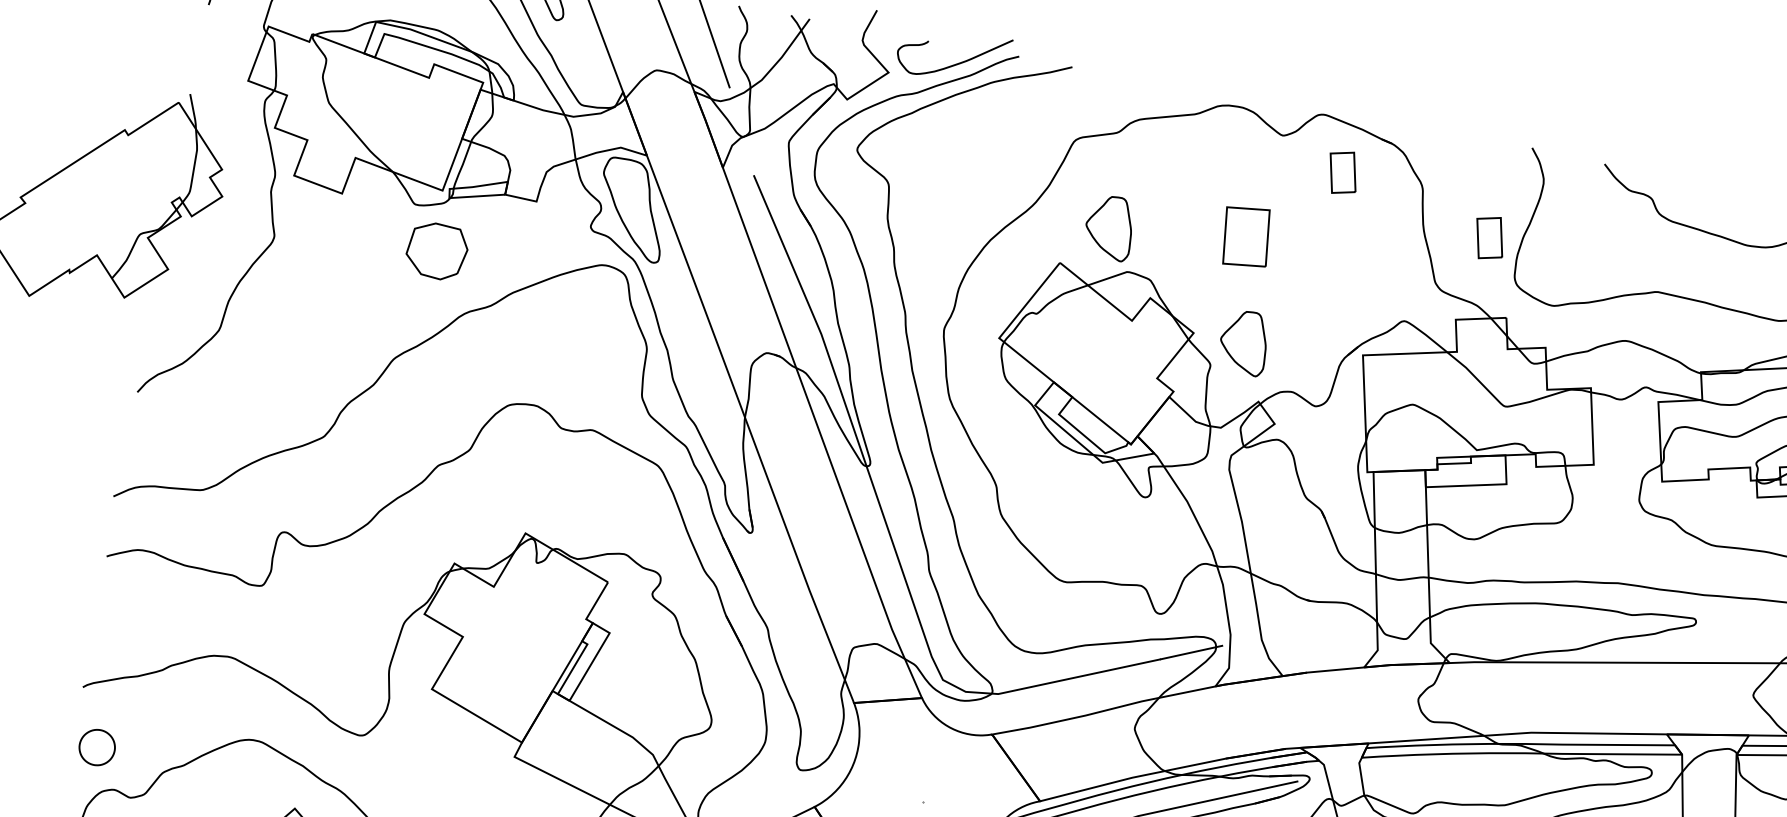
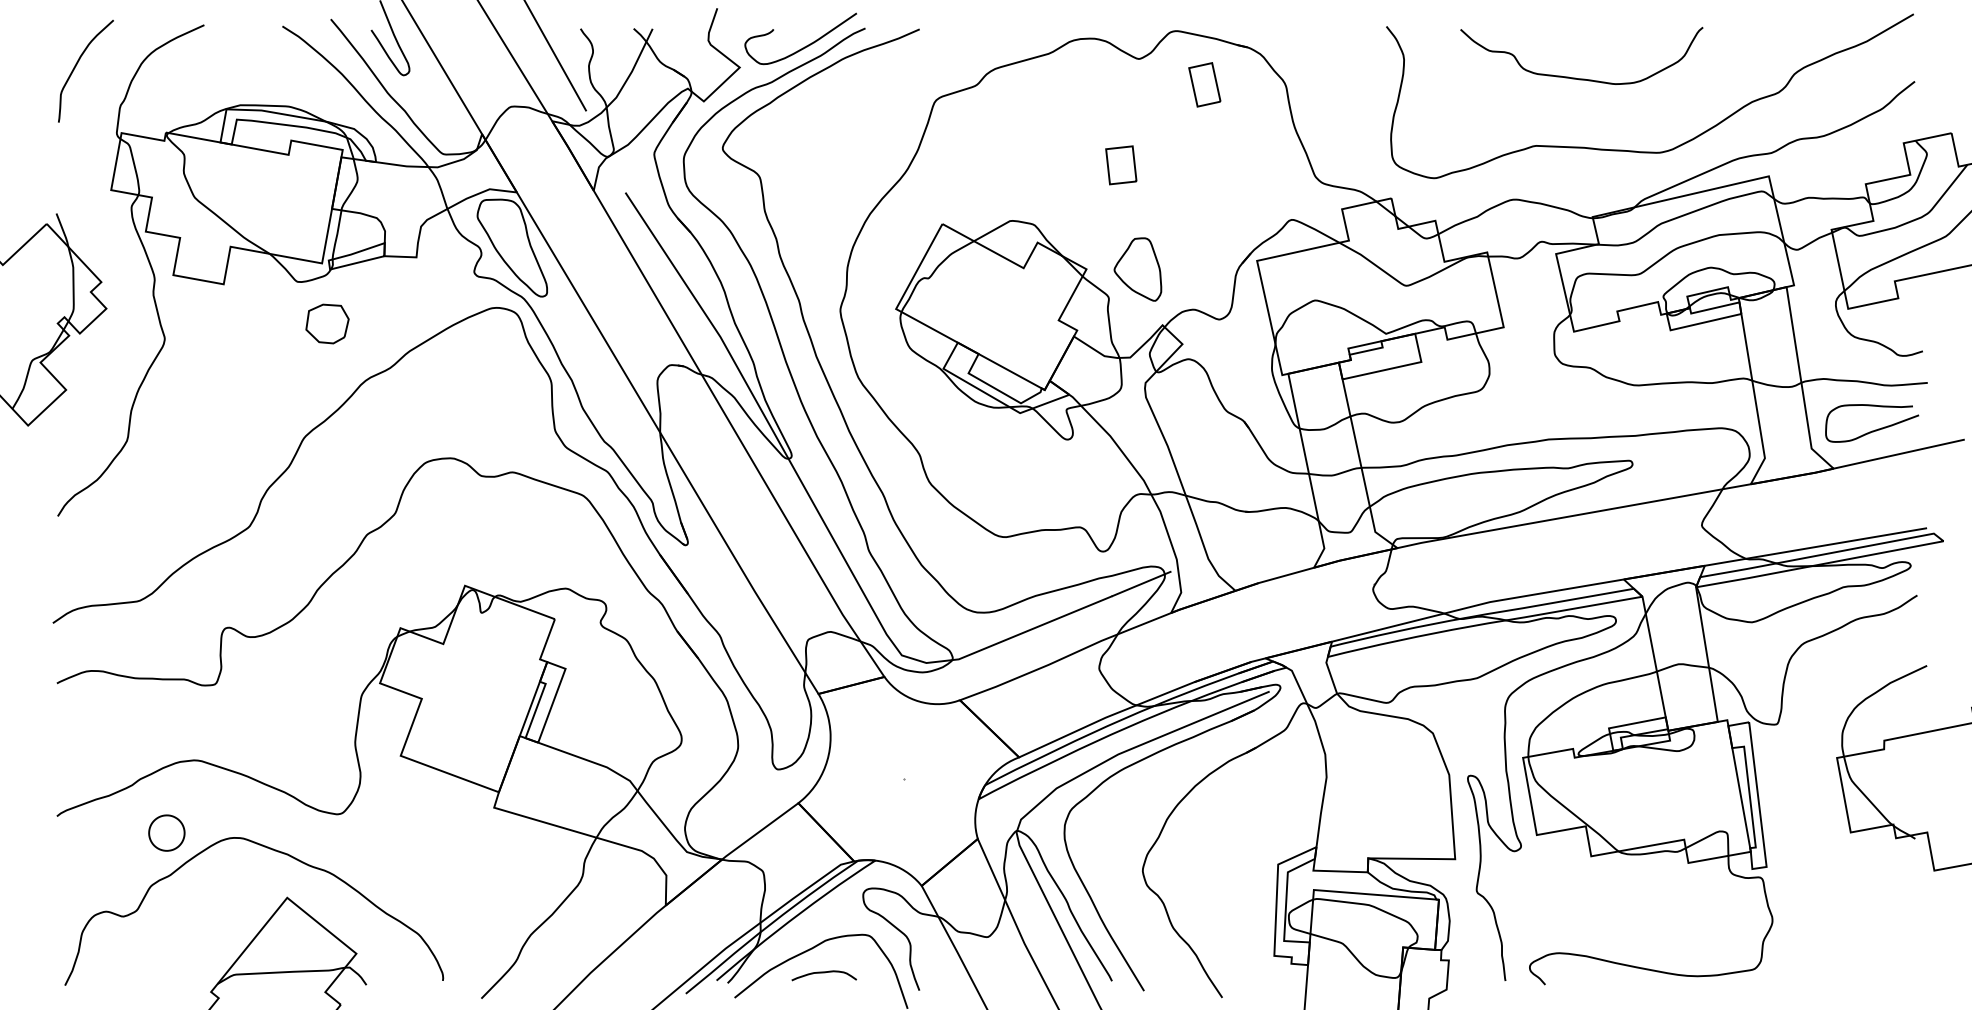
part: (1109, 227) -> (984, 180), removed
part: (1246, 237) -> (1121, 165), size x0.62
part: (1489, 237) -> (1360, 122), removed
part: (437, 250) -> (327, 323), size x0.71
part: (96, 746) -> (166, 832), moved

